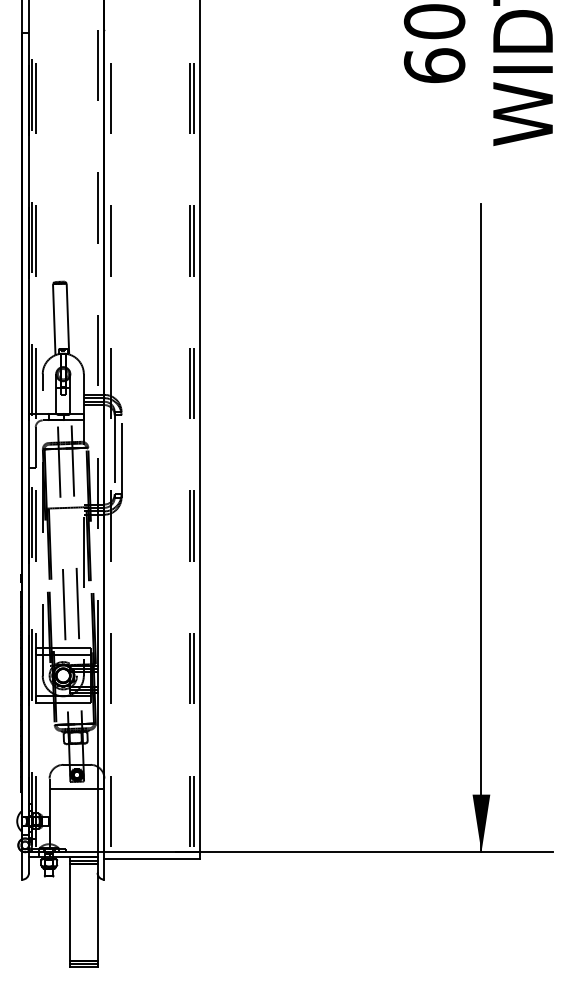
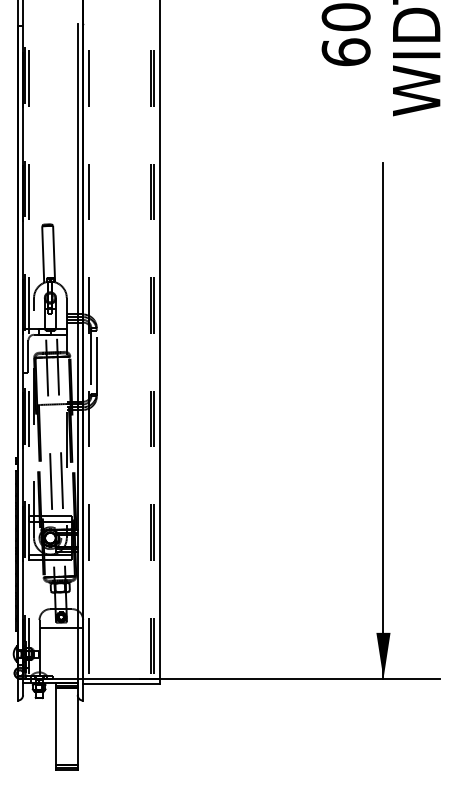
line: (97, 347) -> (77, 276), dashed -> solid

